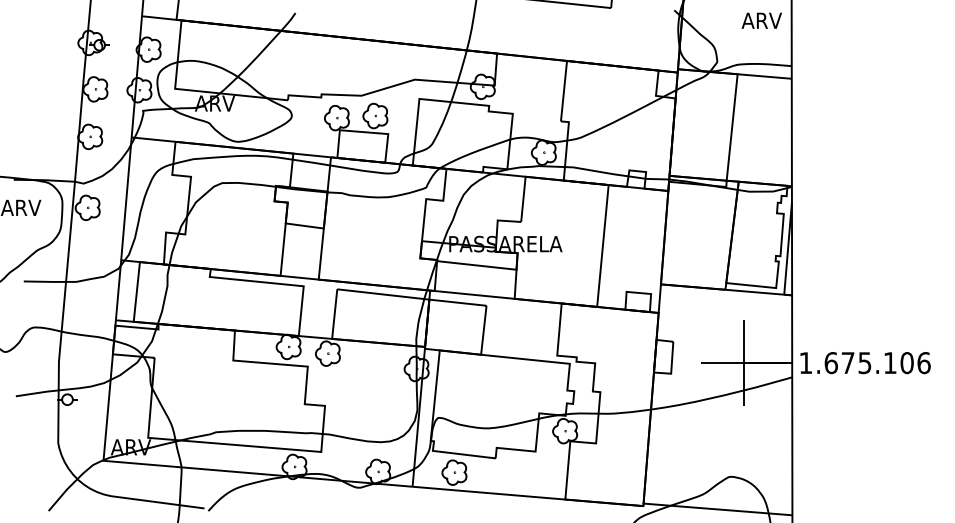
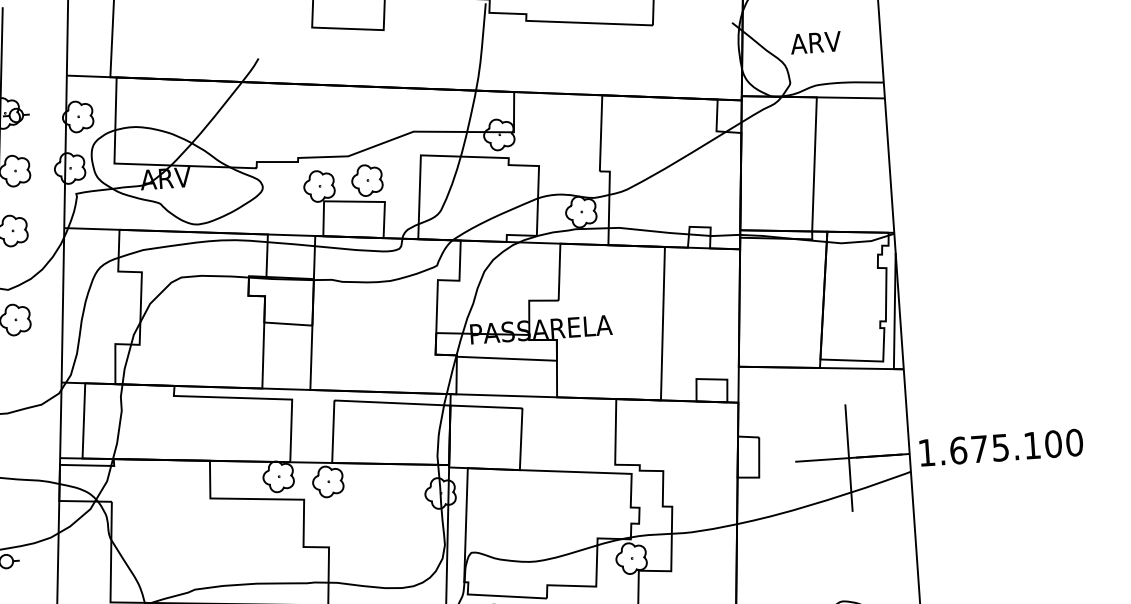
text: (761, 20) -> (815, 42), moved
text: (923, 362) -> (1073, 442), 1.675.106 -> 1.675.100

